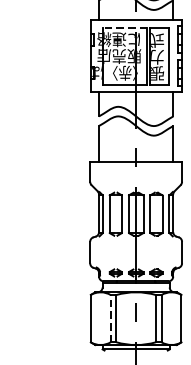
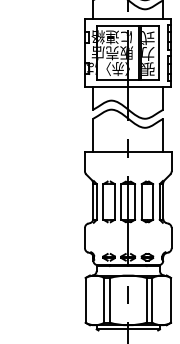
line: (124, 27) -> (117, 25), dashed -> solid
line: (110, 317) -> (104, 299), dashed -> solid

